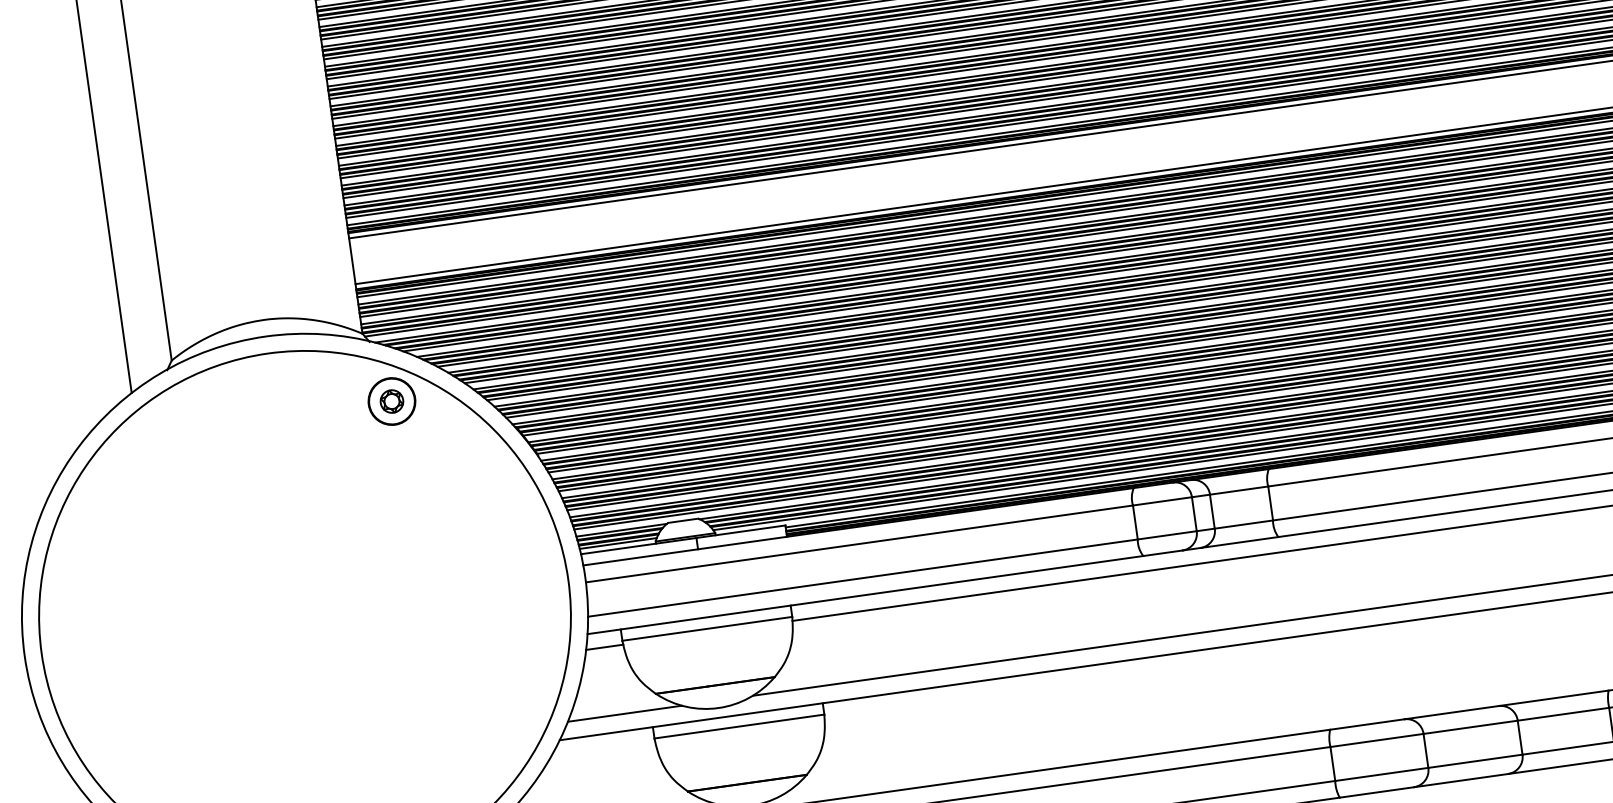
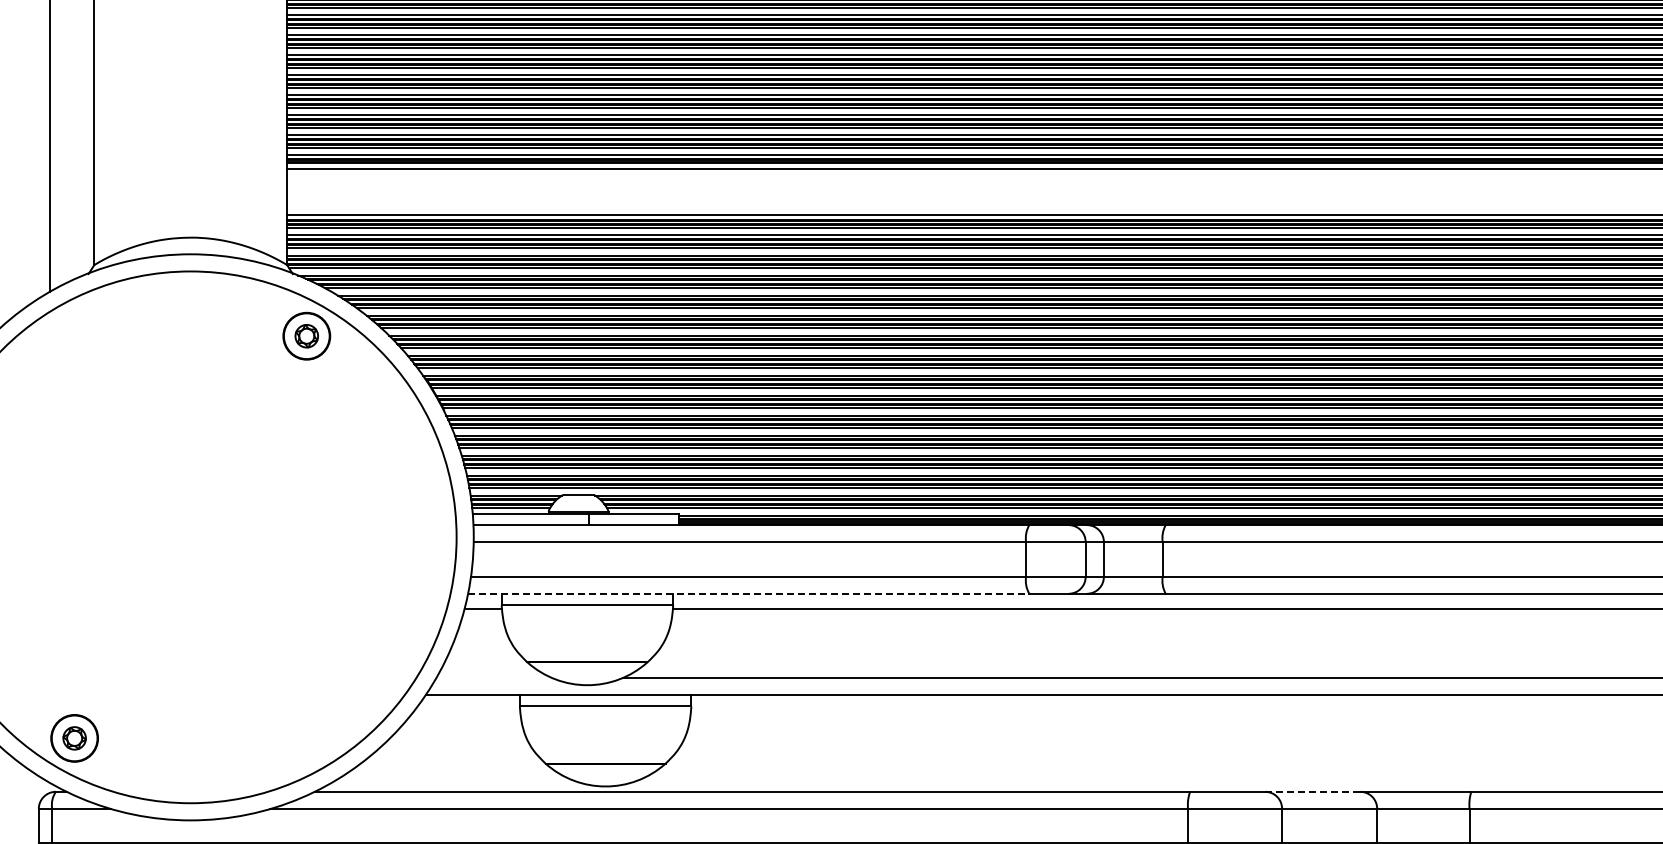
line: (865, 594) -> (748, 593), solid -> dashed
line: (1451, 712) -> (1312, 791), solid -> dashed
line: (624, 713) -> (493, 677), removed

